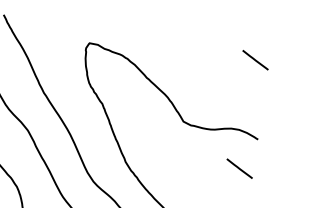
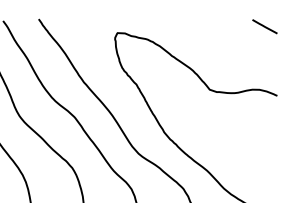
line: (239, 168) -> (264, 123), removed

